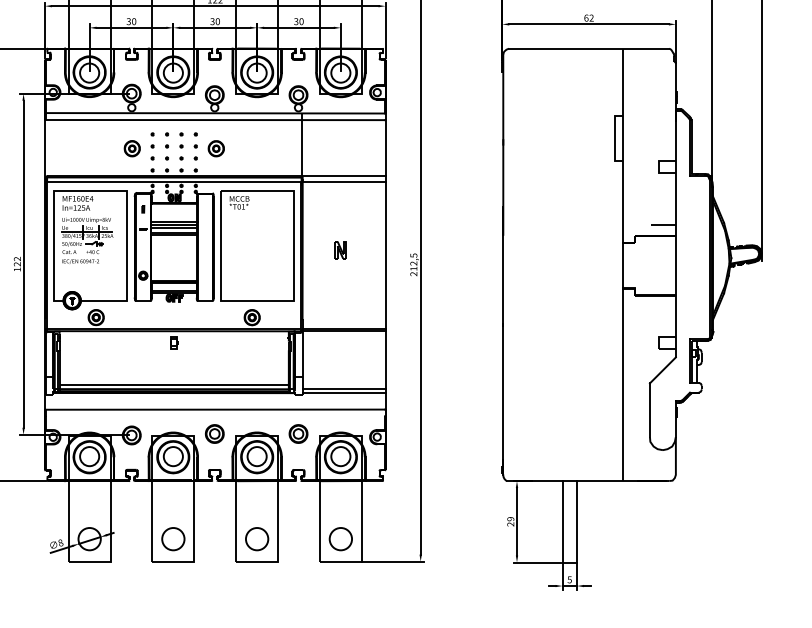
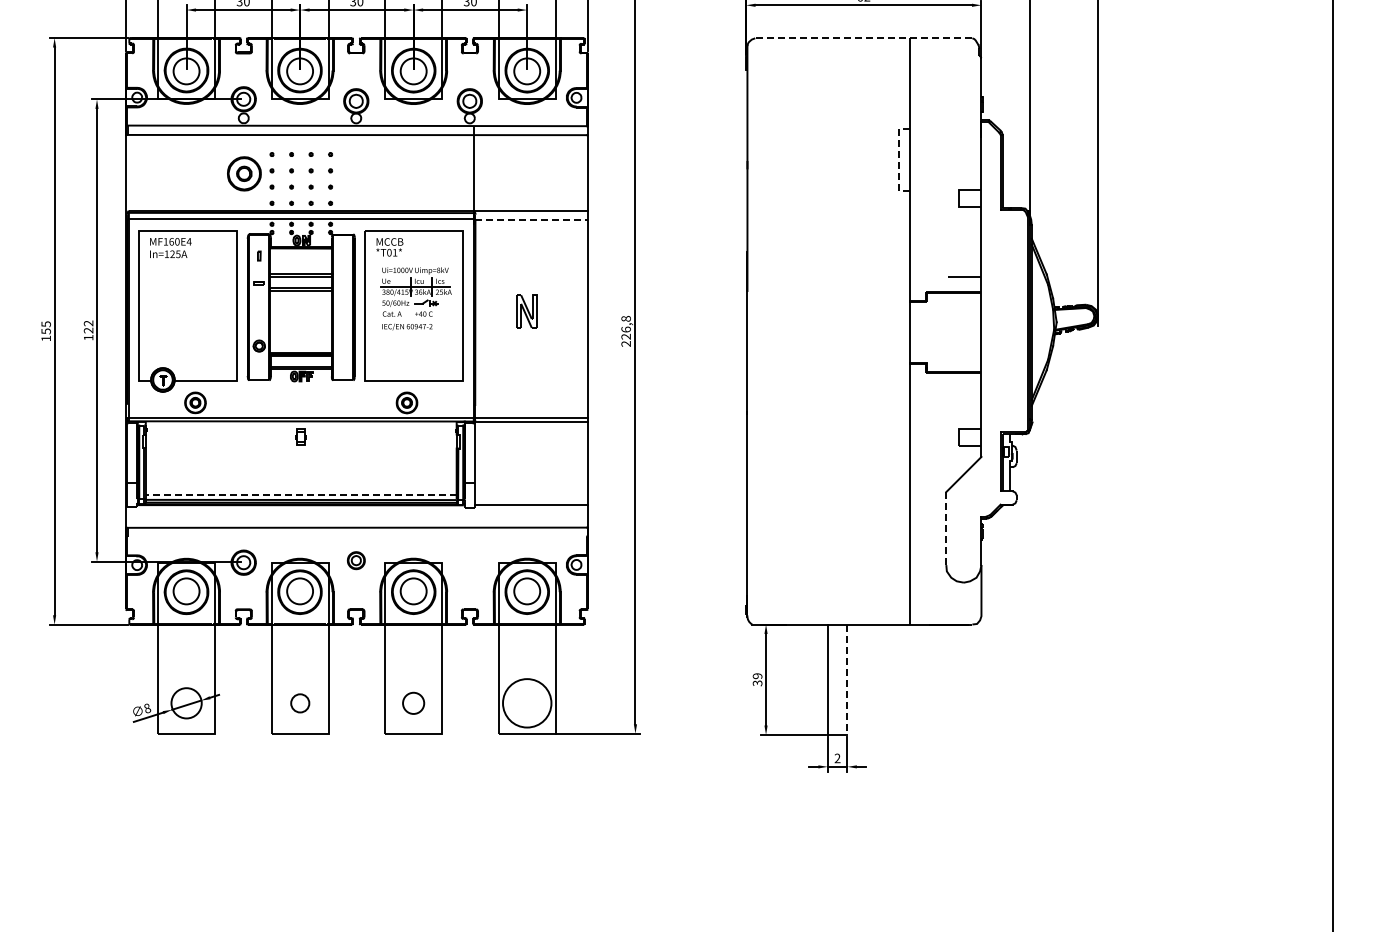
line: (588, 48) -> (863, 38), solid -> dashed
line: (615, 138) -> (899, 160), solid -> dashed
part: (132, 148) -> (244, 173), size x1.6
part: (216, 148) -> (358, 173), removed
line: (344, 182) -> (532, 219), solid -> dashed
line: (174, 227) -> (301, 280), removed
part: (86, 240) -> (415, 298), moved
part: (340, 250) -> (526, 311), size x1.4
text: (413, 261) -> (625, 327), 212,5 -> 226,8
line: (173, 385) -> (300, 494), solid -> dashed
line: (344, 389) -> (531, 500), removed
line: (650, 410) -> (946, 528), solid -> dashed
part: (214, 433) -> (356, 560), size x0.7
part: (298, 433) -> (469, 560), removed
line: (577, 522) -> (847, 680), solid -> dashed
text: (510, 524) -> (757, 683), 29 -> 39
circle: (173, 539) -> (300, 703), size x0.6
circle: (257, 539) -> (413, 703), size x0.7
circle: (341, 539) -> (527, 703), size x1.6
text: (569, 579) -> (837, 758), 5 -> 2

